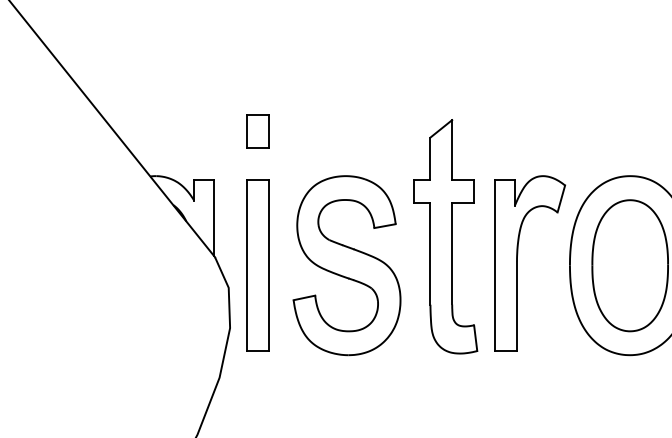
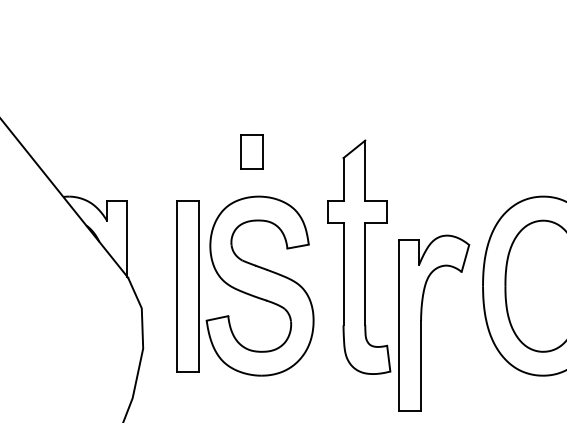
part: (257, 131) -> (251, 152), moved
part: (517, 263) -> (421, 323), moved
part: (257, 265) -> (187, 286), moved

